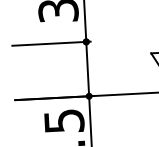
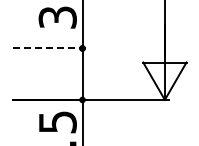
line: (52, 43) -> (50, 48), solid -> dashed

